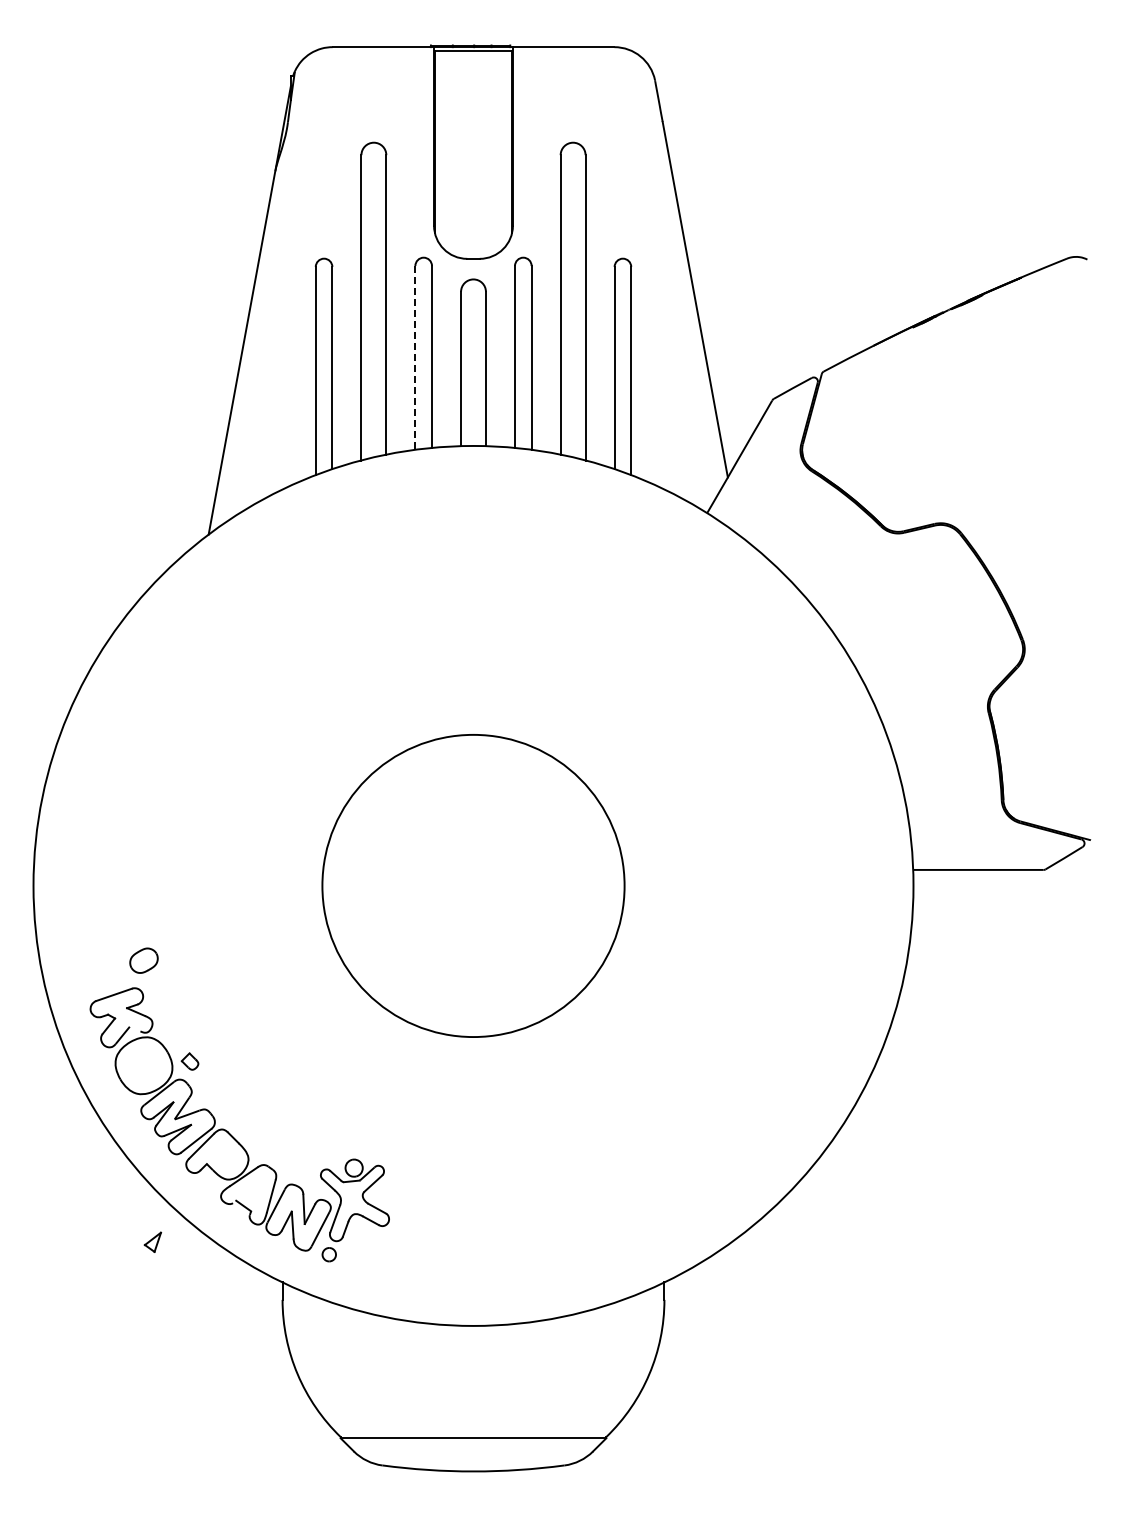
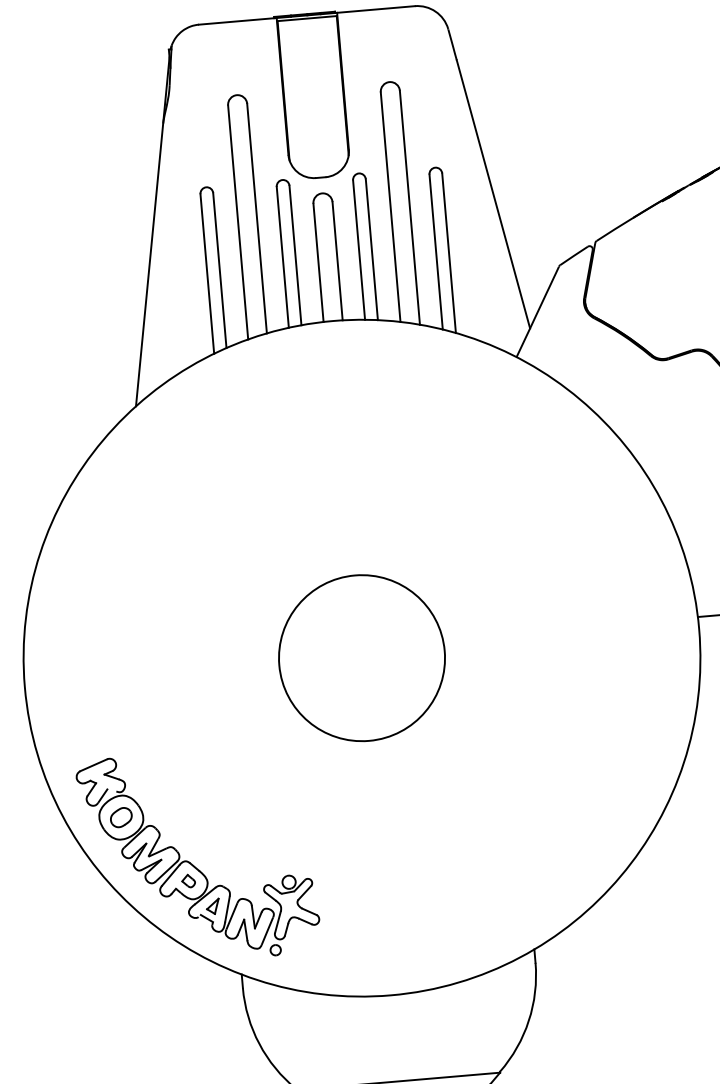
line: (415, 357) -> (282, 257), dashed -> solid
circle: (473, 885) -> (361, 657), size x0.71
part: (143, 960) -> (120, 817), moved
part: (189, 1061) -> (188, 881), moved
part: (152, 1241) -> (212, 906), moved

